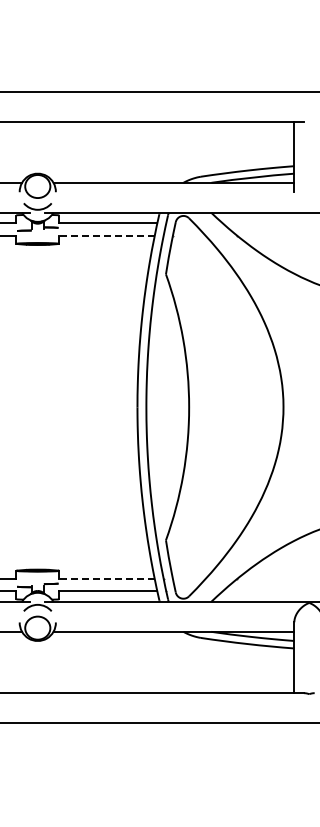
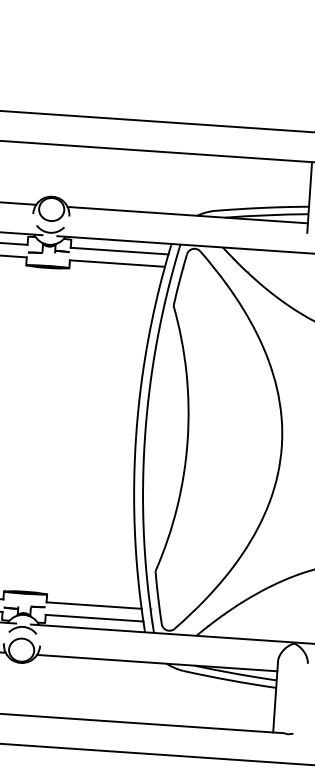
line: (107, 235) -> (117, 263), dashed -> solid
line: (107, 578) -> (94, 605), dashed -> solid

